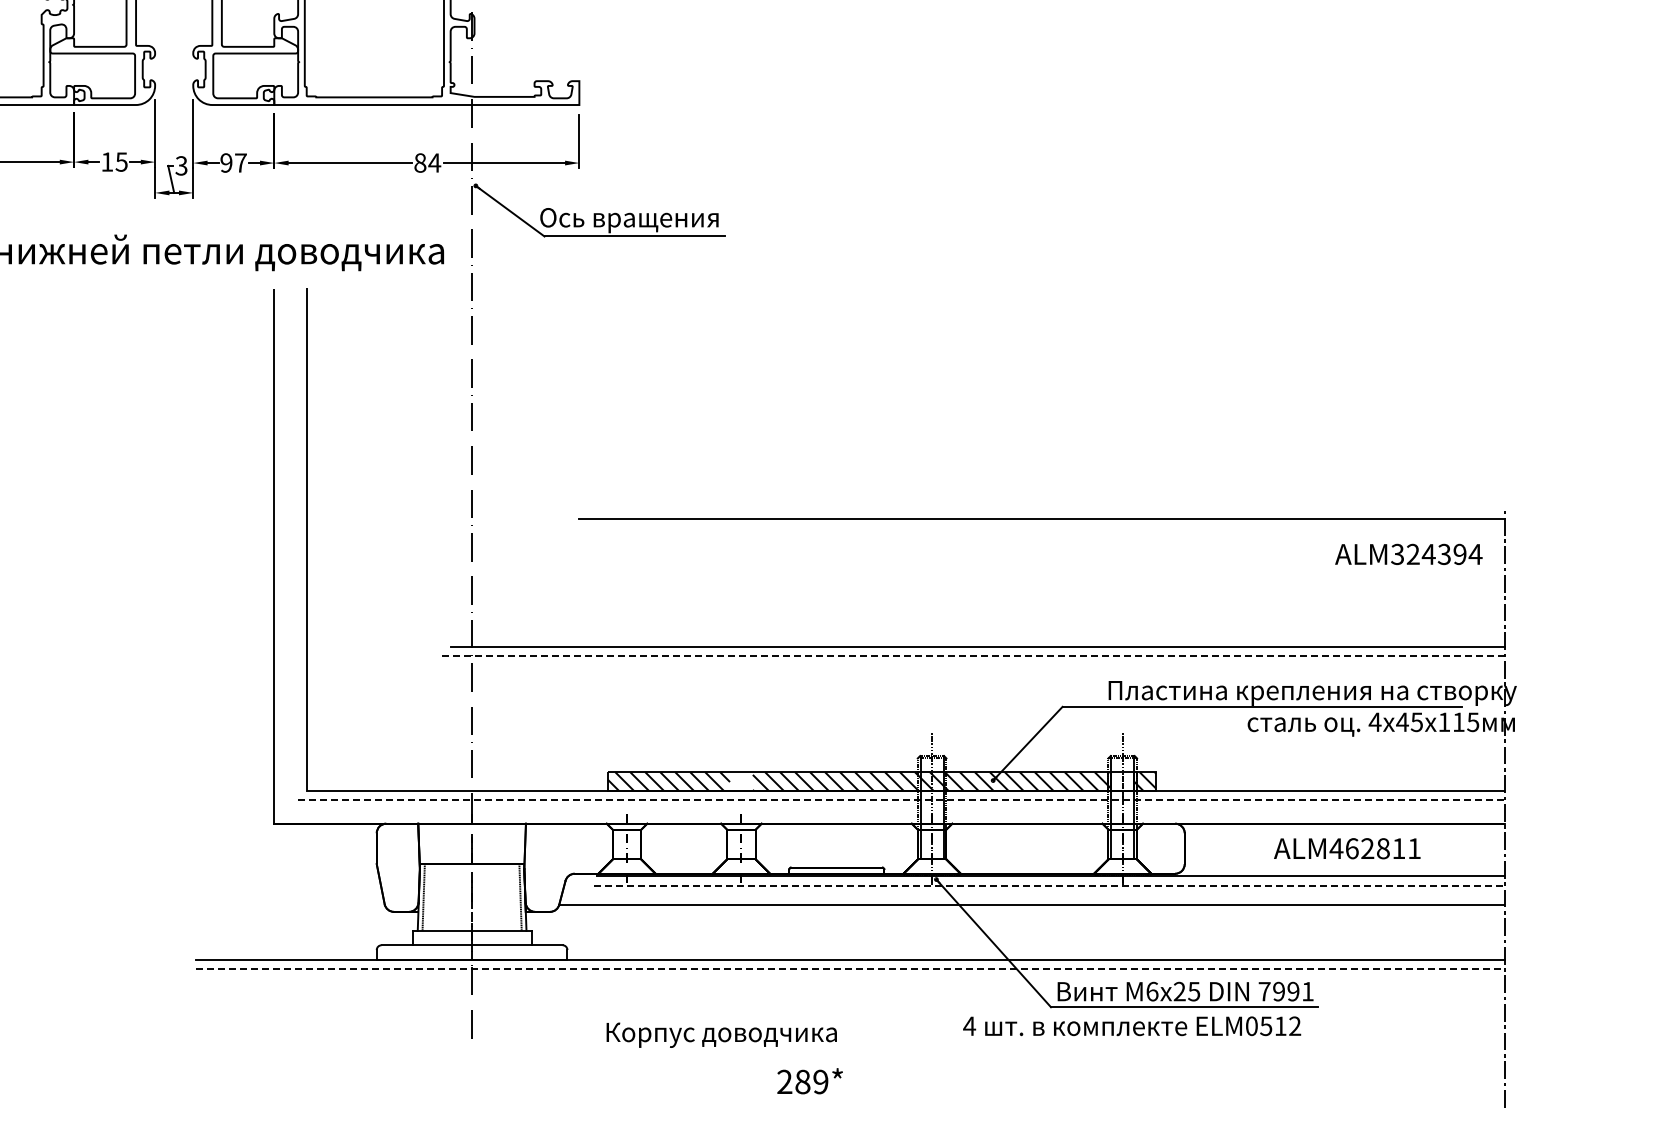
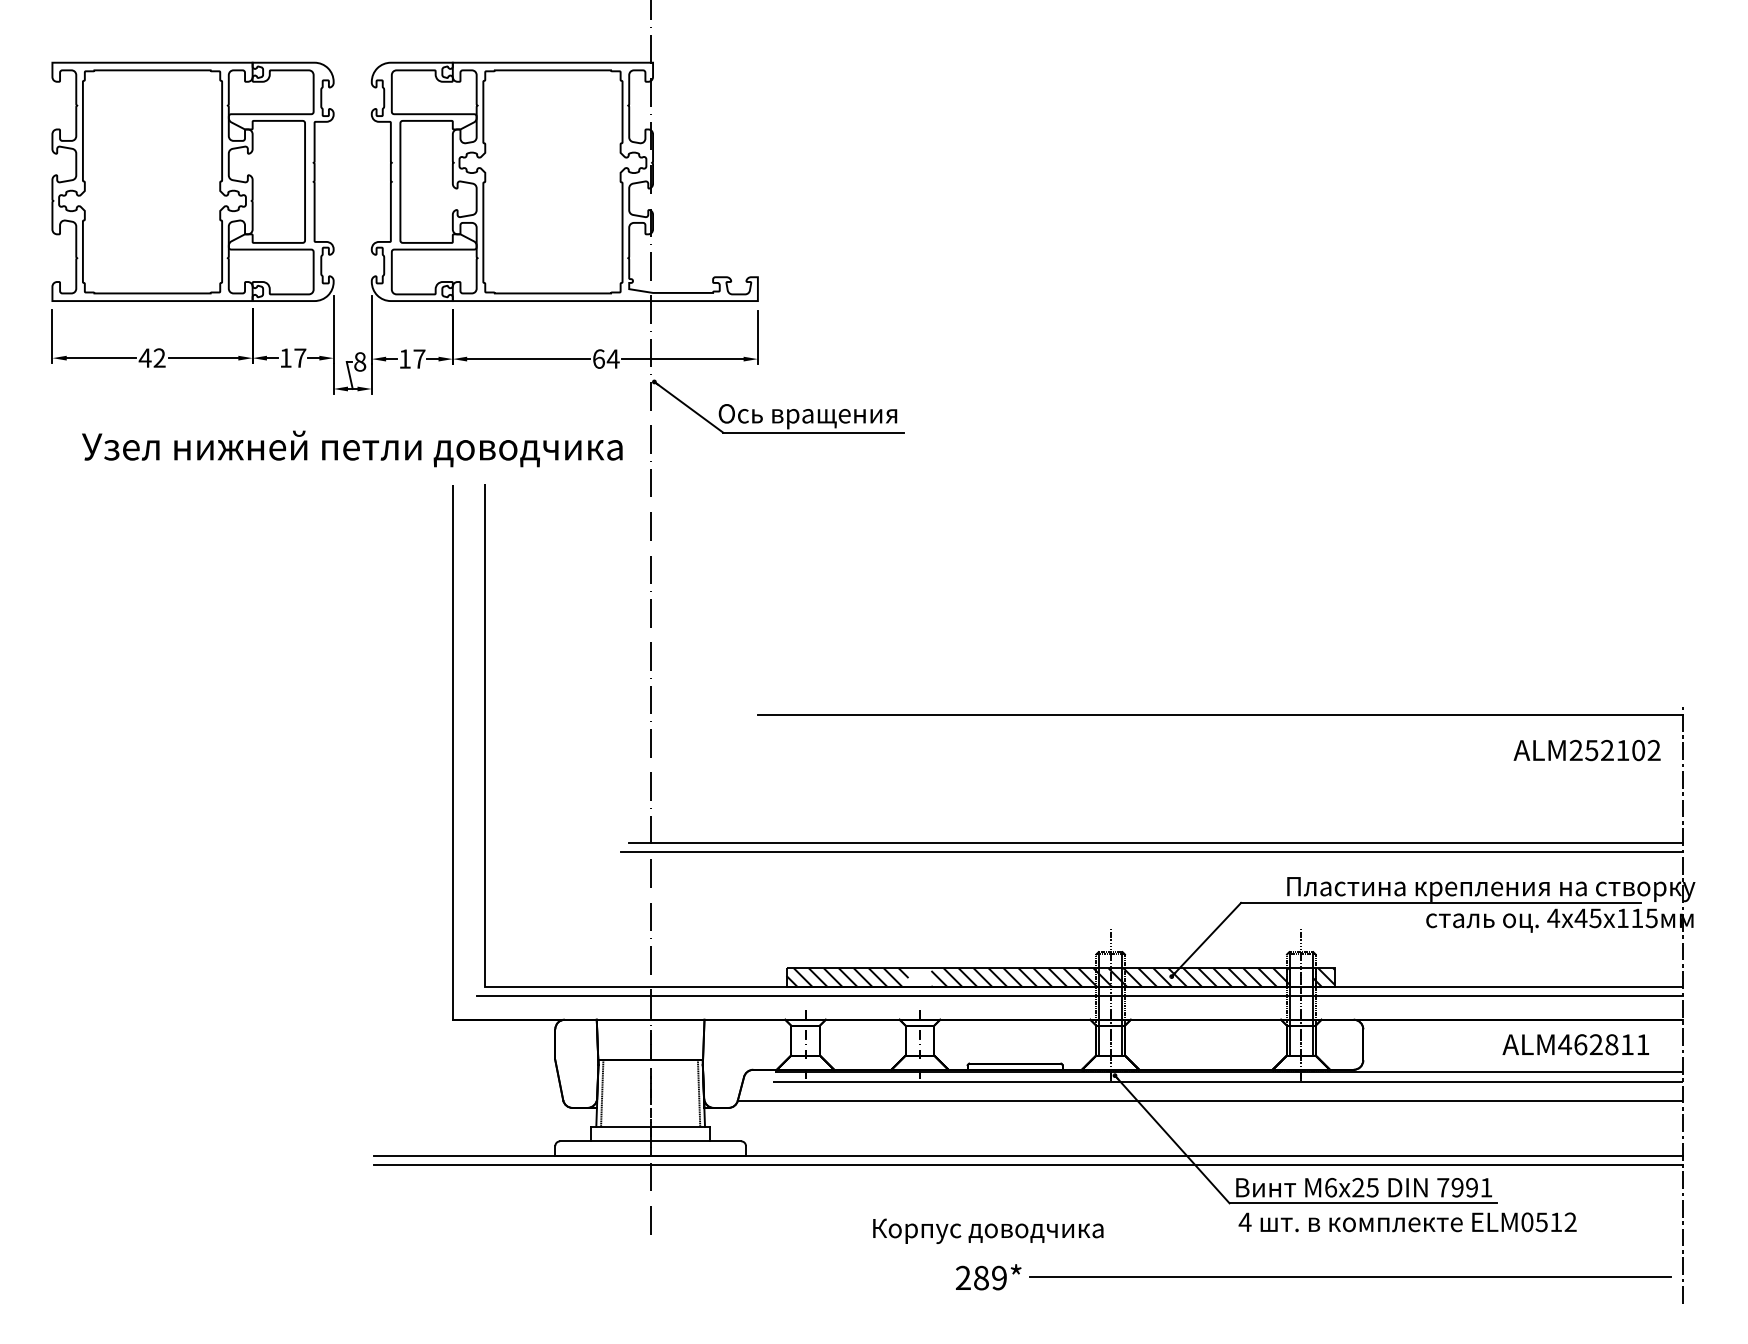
text: (121, 161) -> (300, 357), 15 -> 17
text: (225, 162) -> (404, 358), 97 -> 17
text: (419, 162) -> (598, 358), 84 -> 64
text: (181, 165) -> (360, 361), 3 -> 8
text: (1436, 554) -> (1615, 750), ALM324394 -> ALM252102
line: (973, 655) -> (1152, 851), dashed -> solid
line: (901, 799) -> (1080, 995), dashed -> solid
text: (1346, 848) -> (1575, 1044), moved
line: (1049, 885) -> (1228, 1081), dashed -> solid
line: (849, 969) -> (1028, 1165), dashed -> solid
text: (1131, 1026) -> (1407, 1222), moved
text: (721, 1034) -> (988, 1230), moved
line: (1171, 1081) -> (1350, 1277), added

